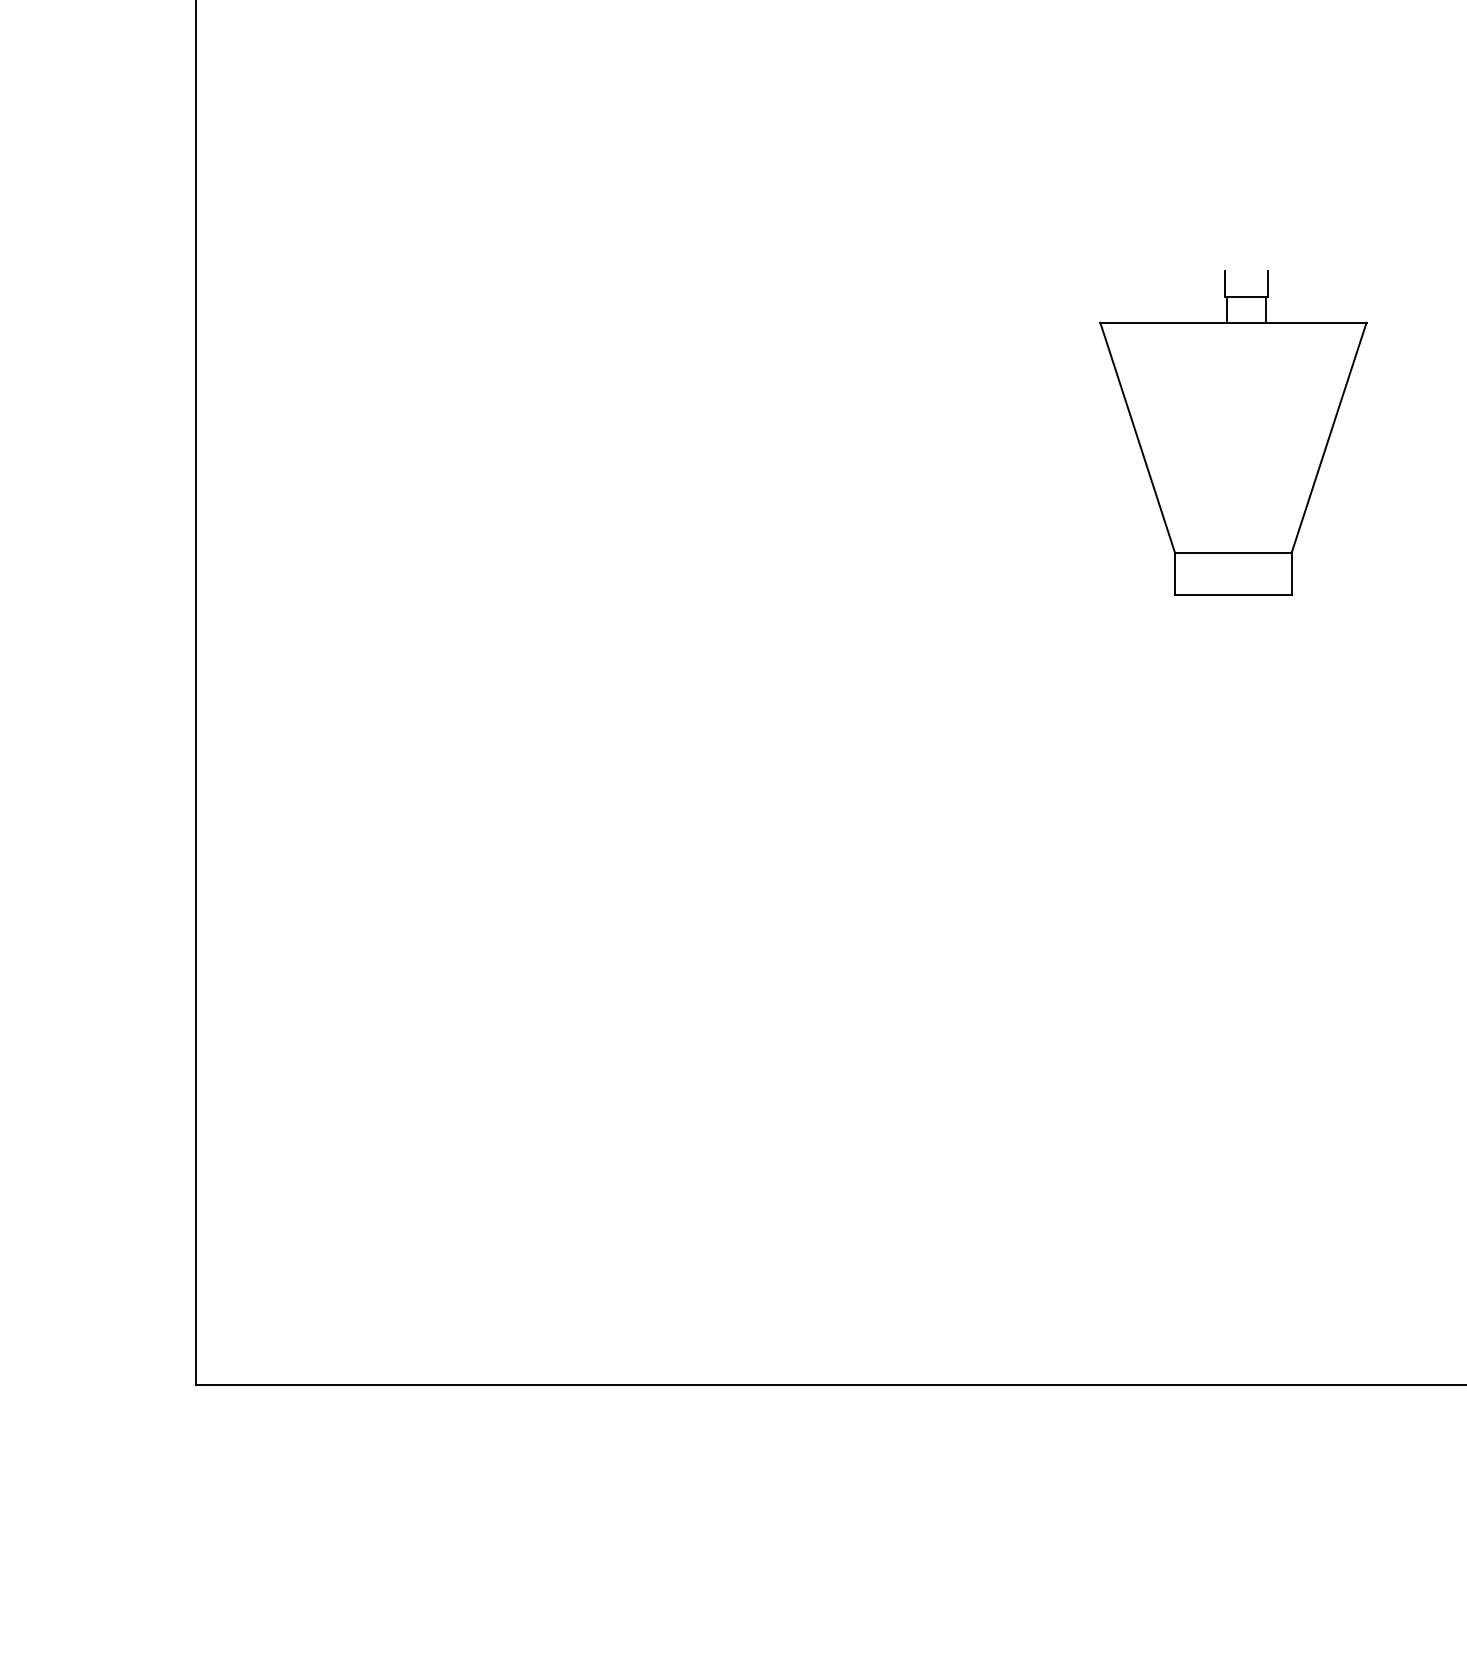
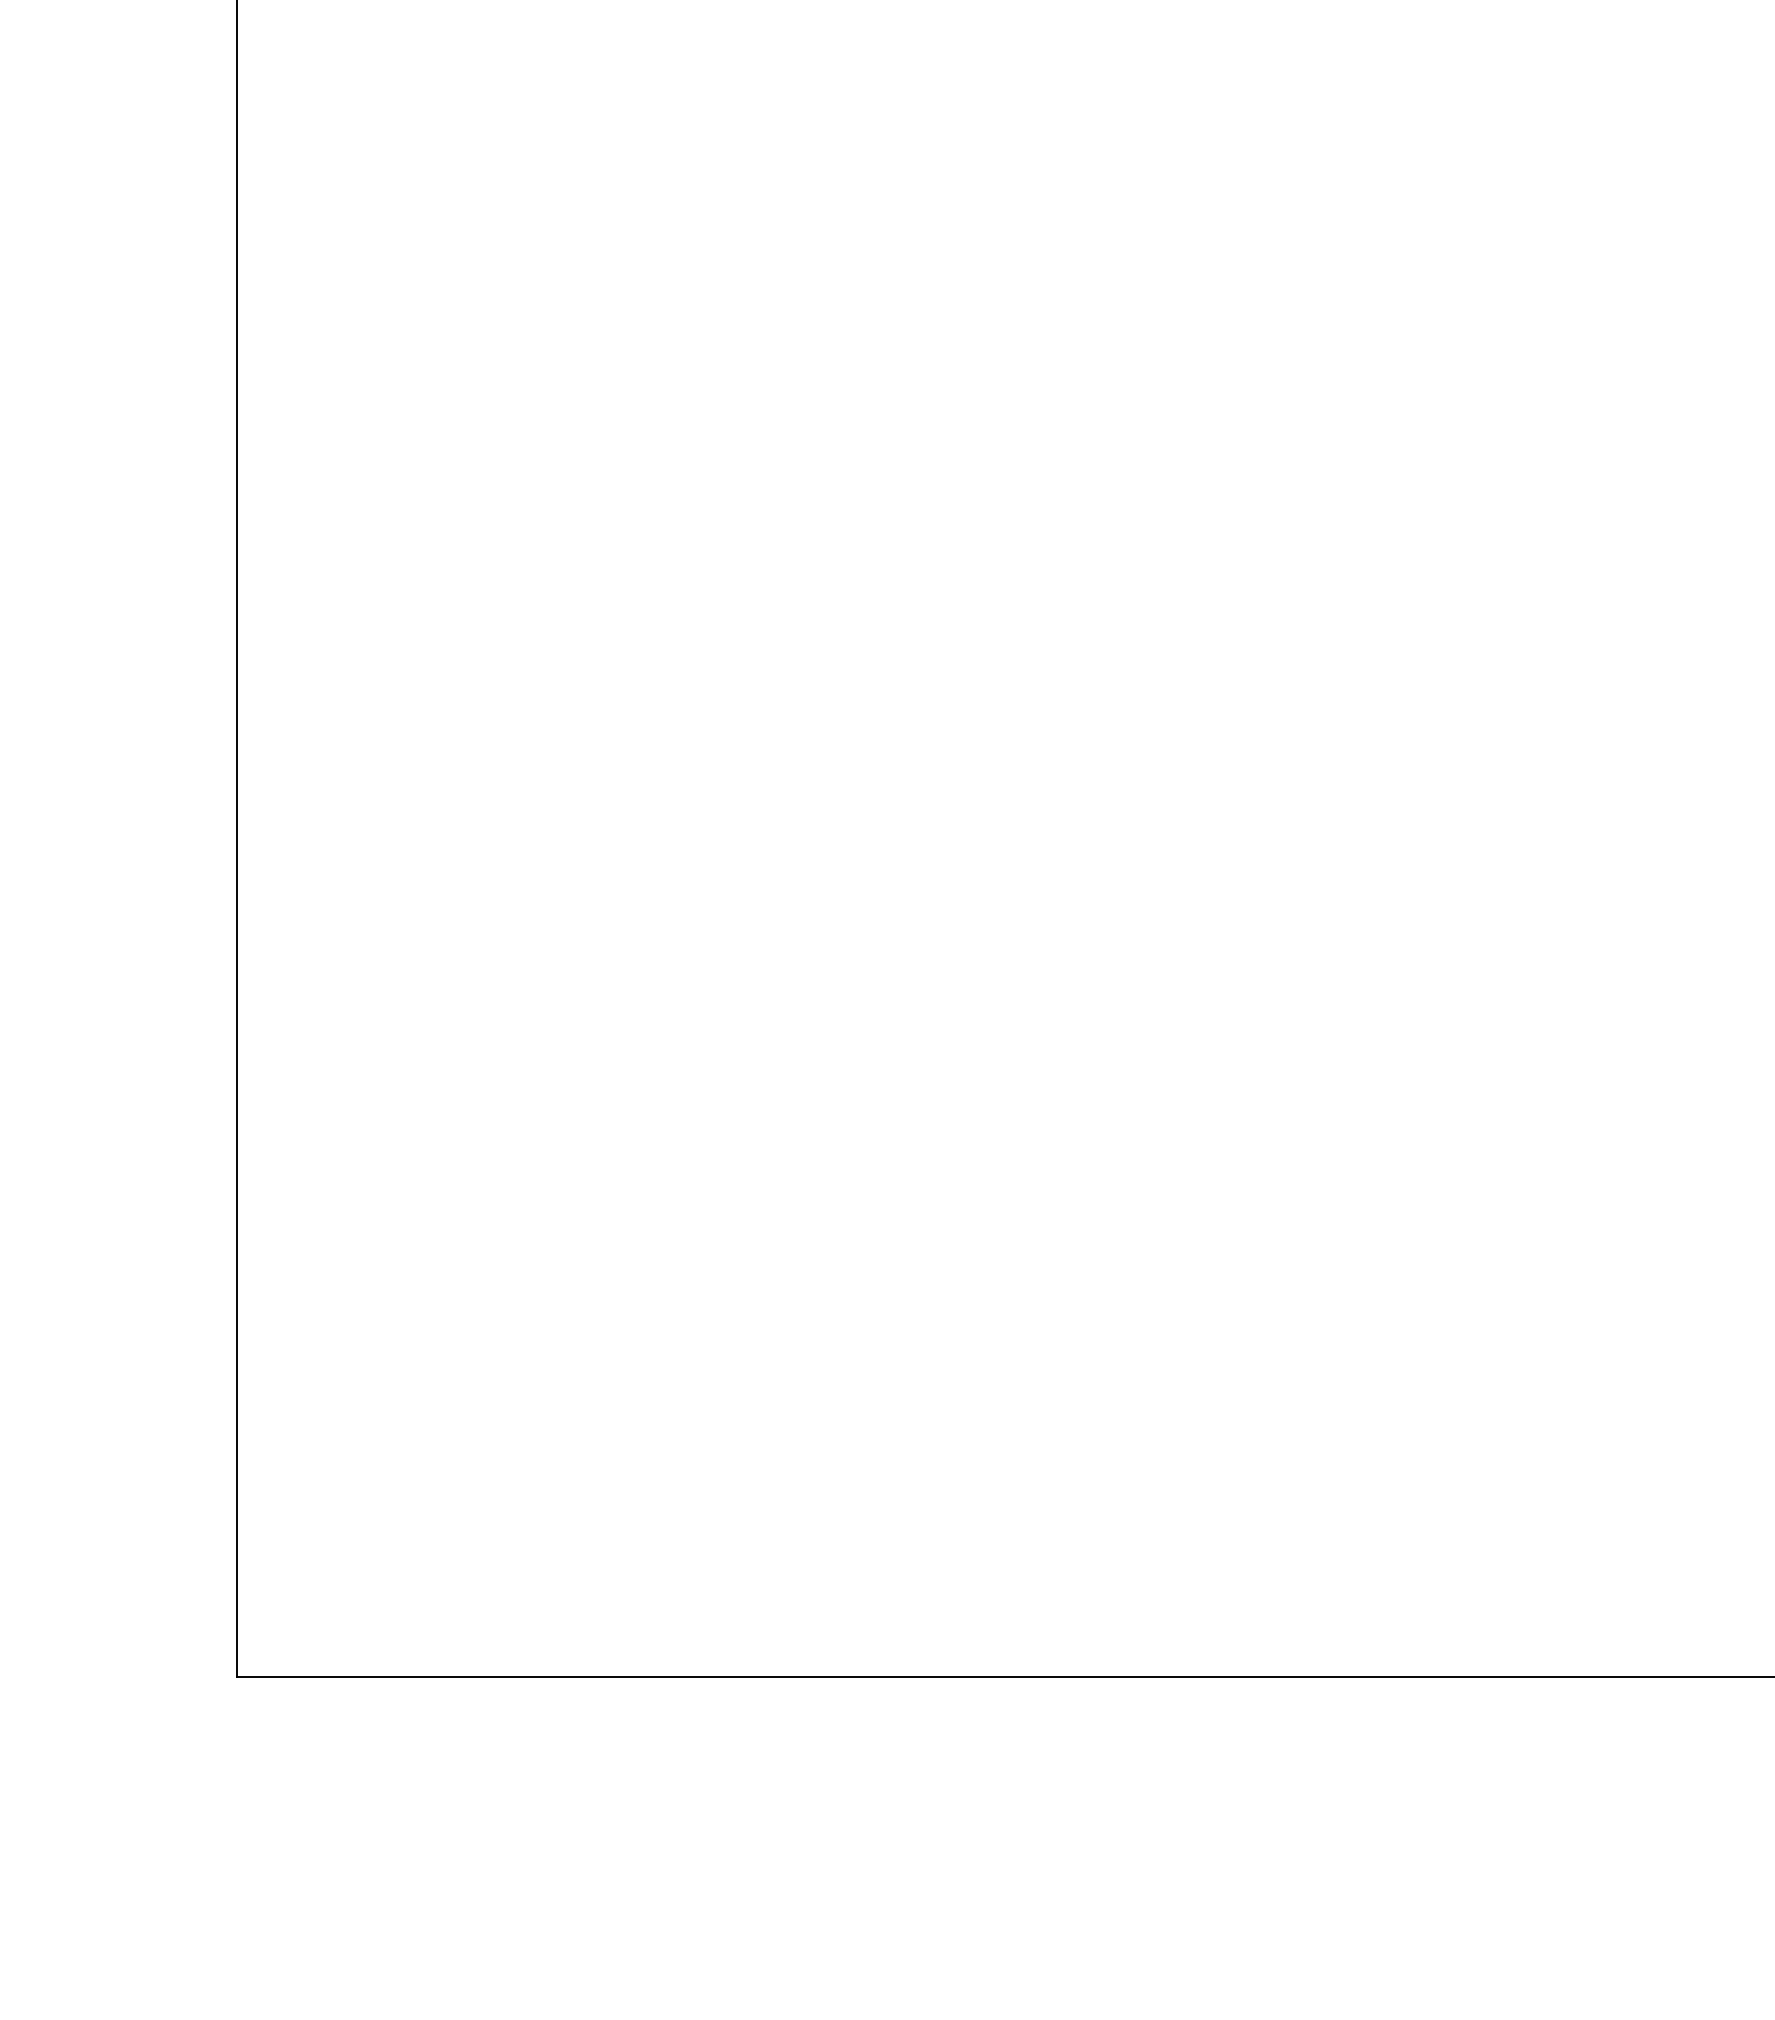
part: (1233, 433) -> (1492, 524), removed

